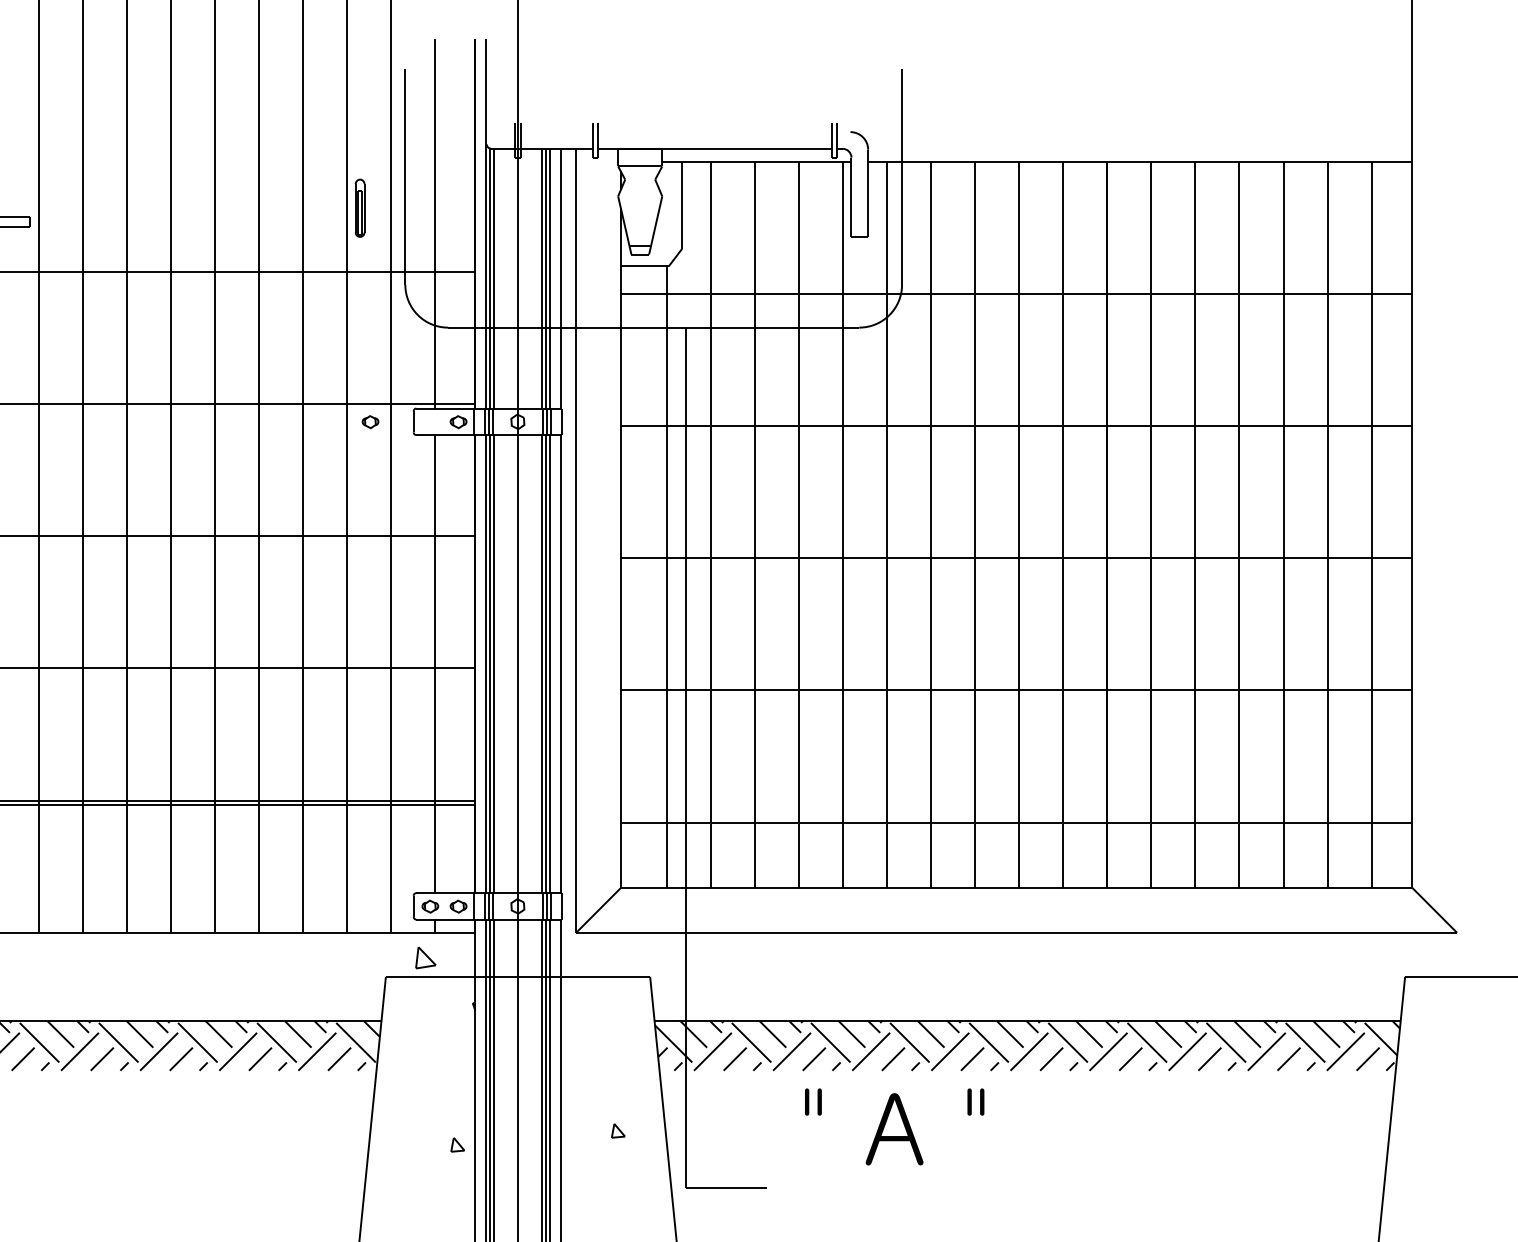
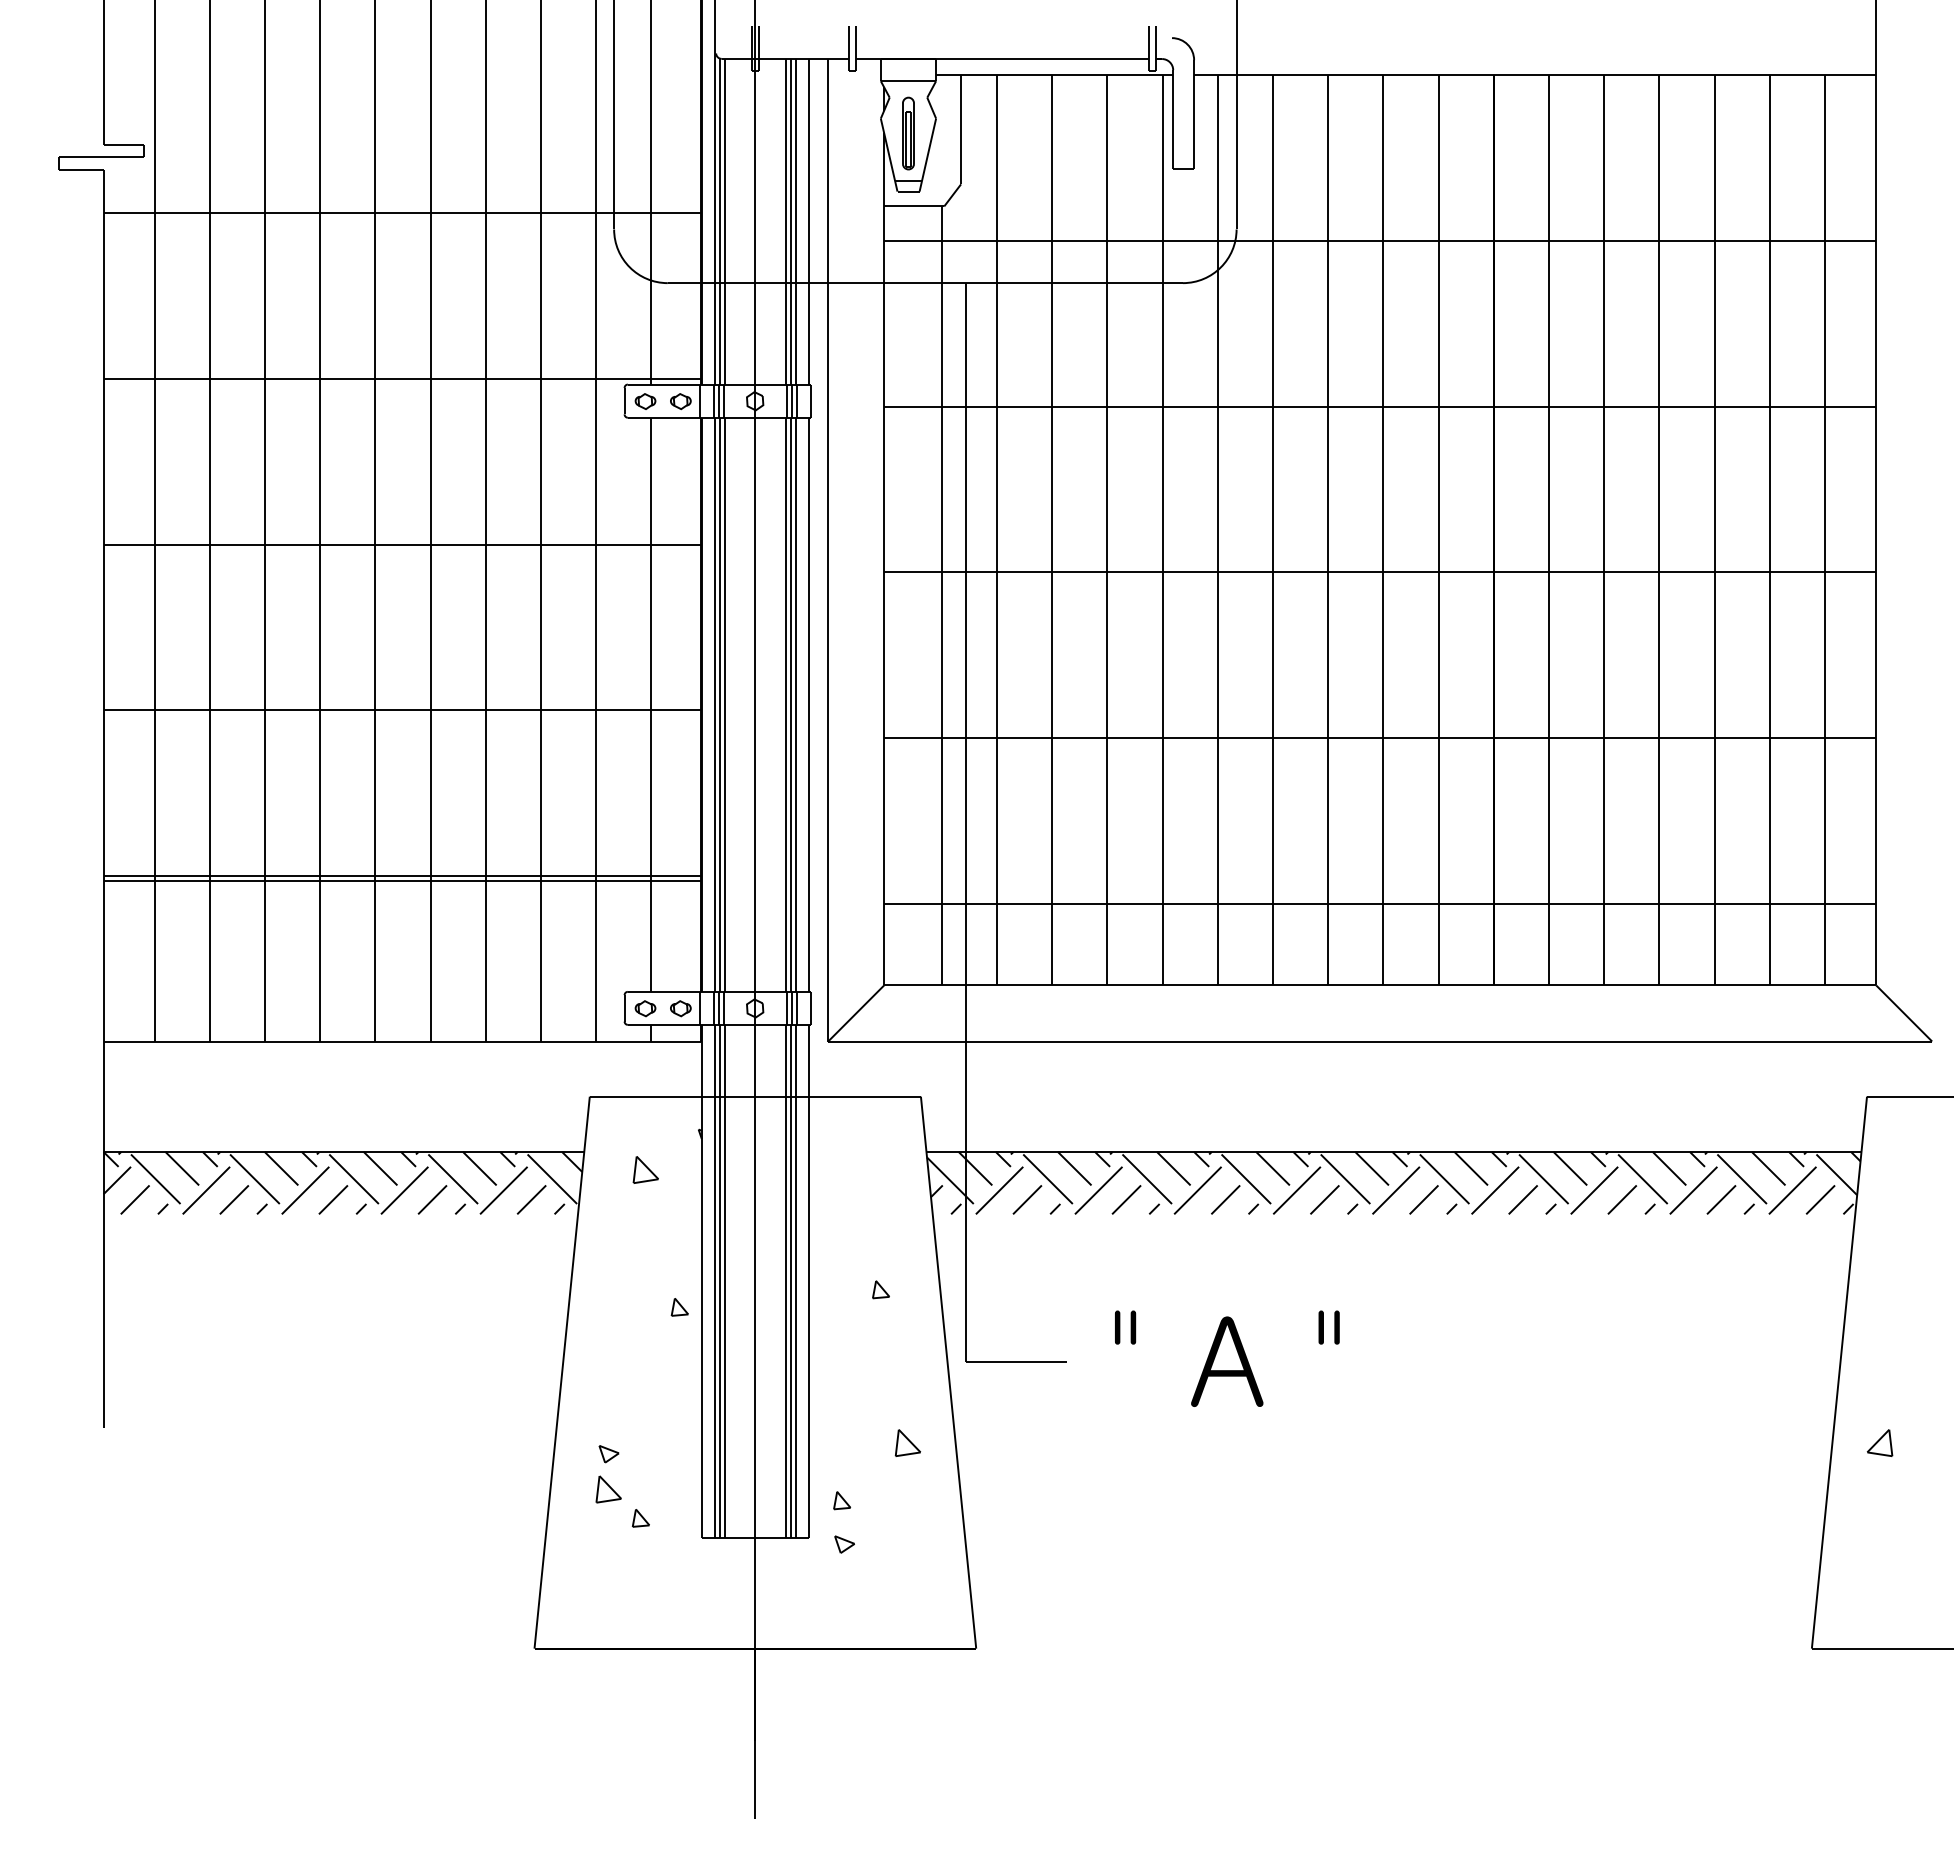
part: (360, 208) -> (908, 133), moved
part: (370, 422) -> (645, 401), moved
part: (425, 957) -> (645, 1169), moved
text: (894, 1126) -> (1227, 1358), moved

